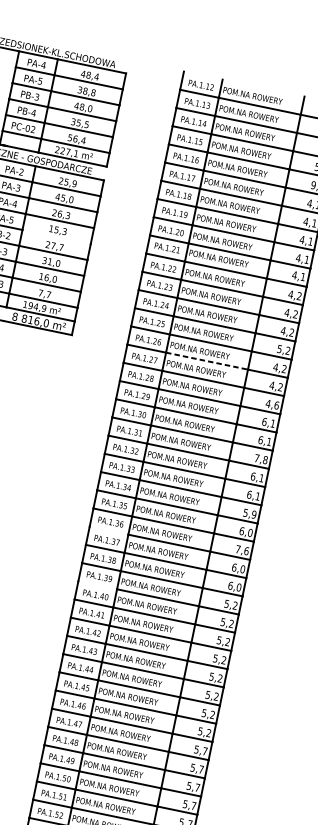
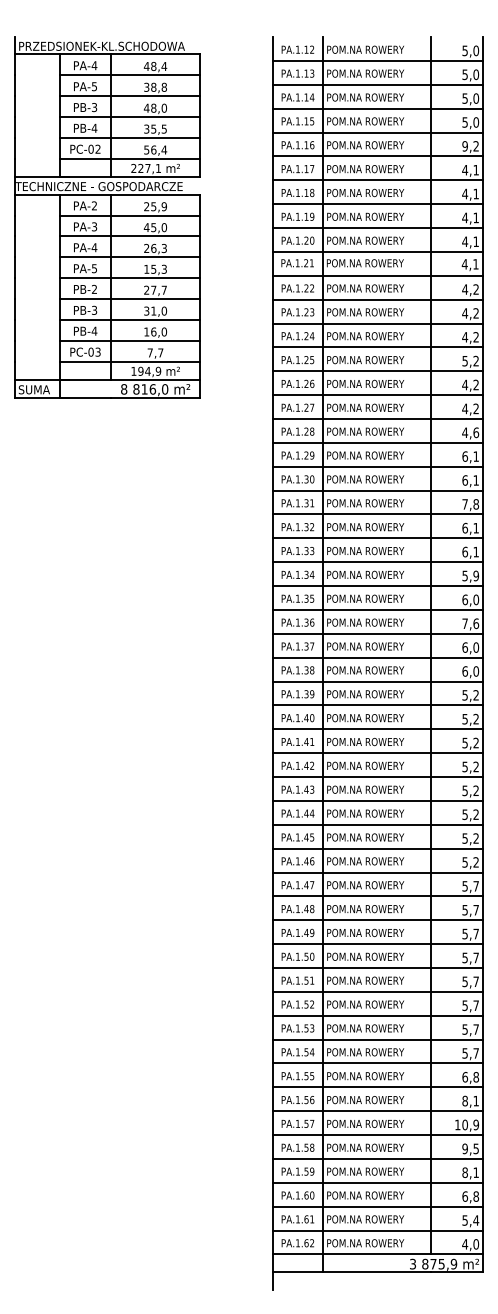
line: (56, 237) -> (155, 278), added
line: (207, 361) -> (377, 395), dashed -> solid
line: (108, 530) -> (297, 633), added
line: (97, 585) -> (297, 705), added

